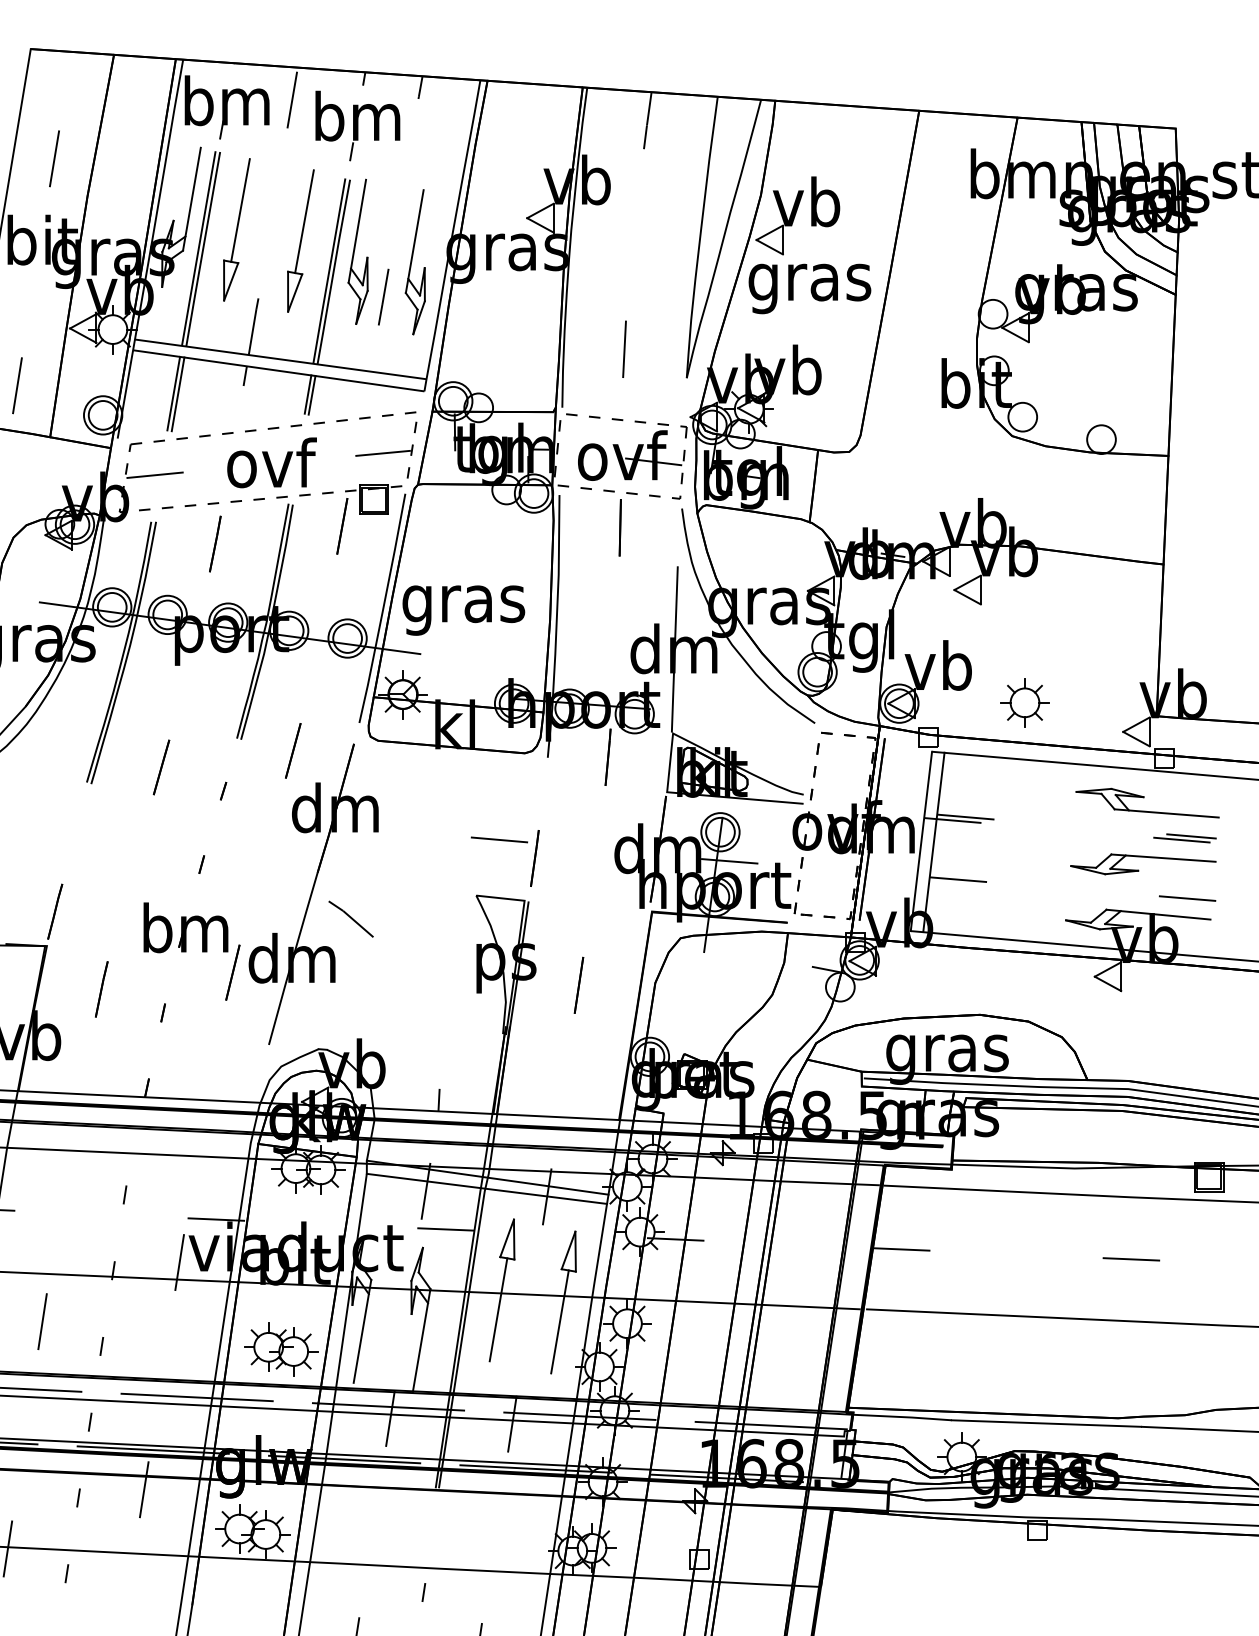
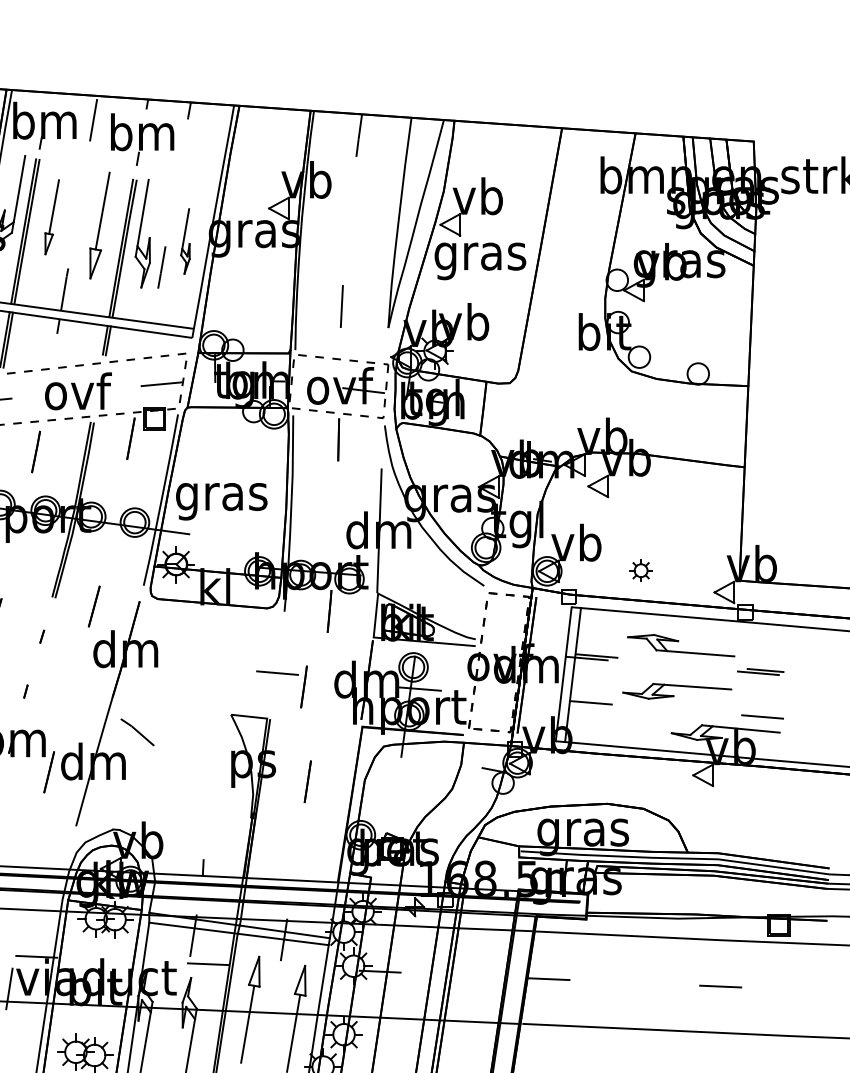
part: (236, 229) -> (51, 216), size x0.7
part: (414, 262) -> (184, 241), size x0.6
part: (1024, 702) -> (640, 570), size x0.6
part: (1147, 802) -> (681, 645), moved
part: (504, 841) -> (281, 674), moved
part: (1143, 857) -> (677, 686), moved

